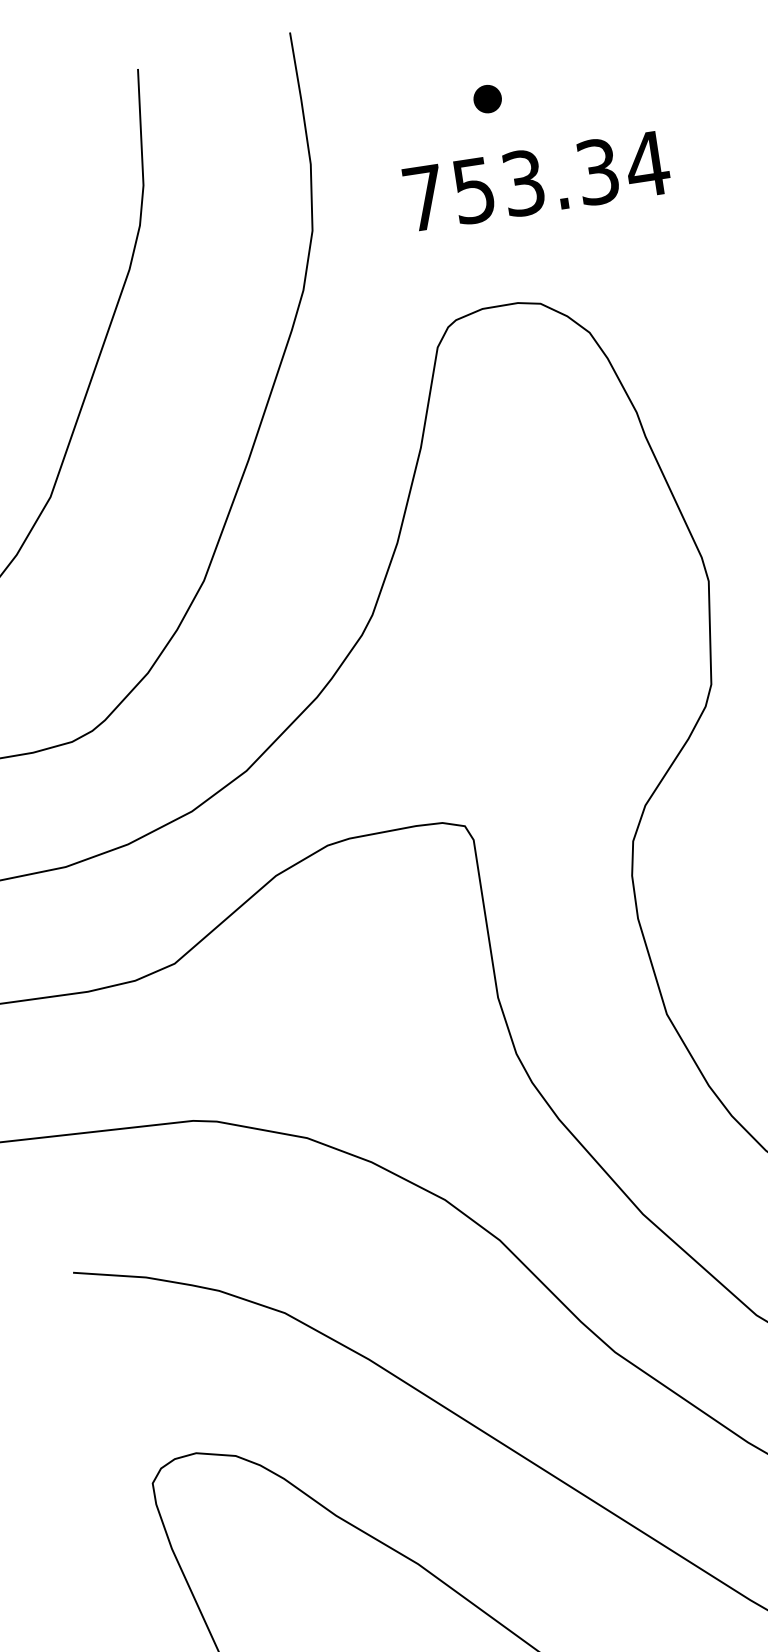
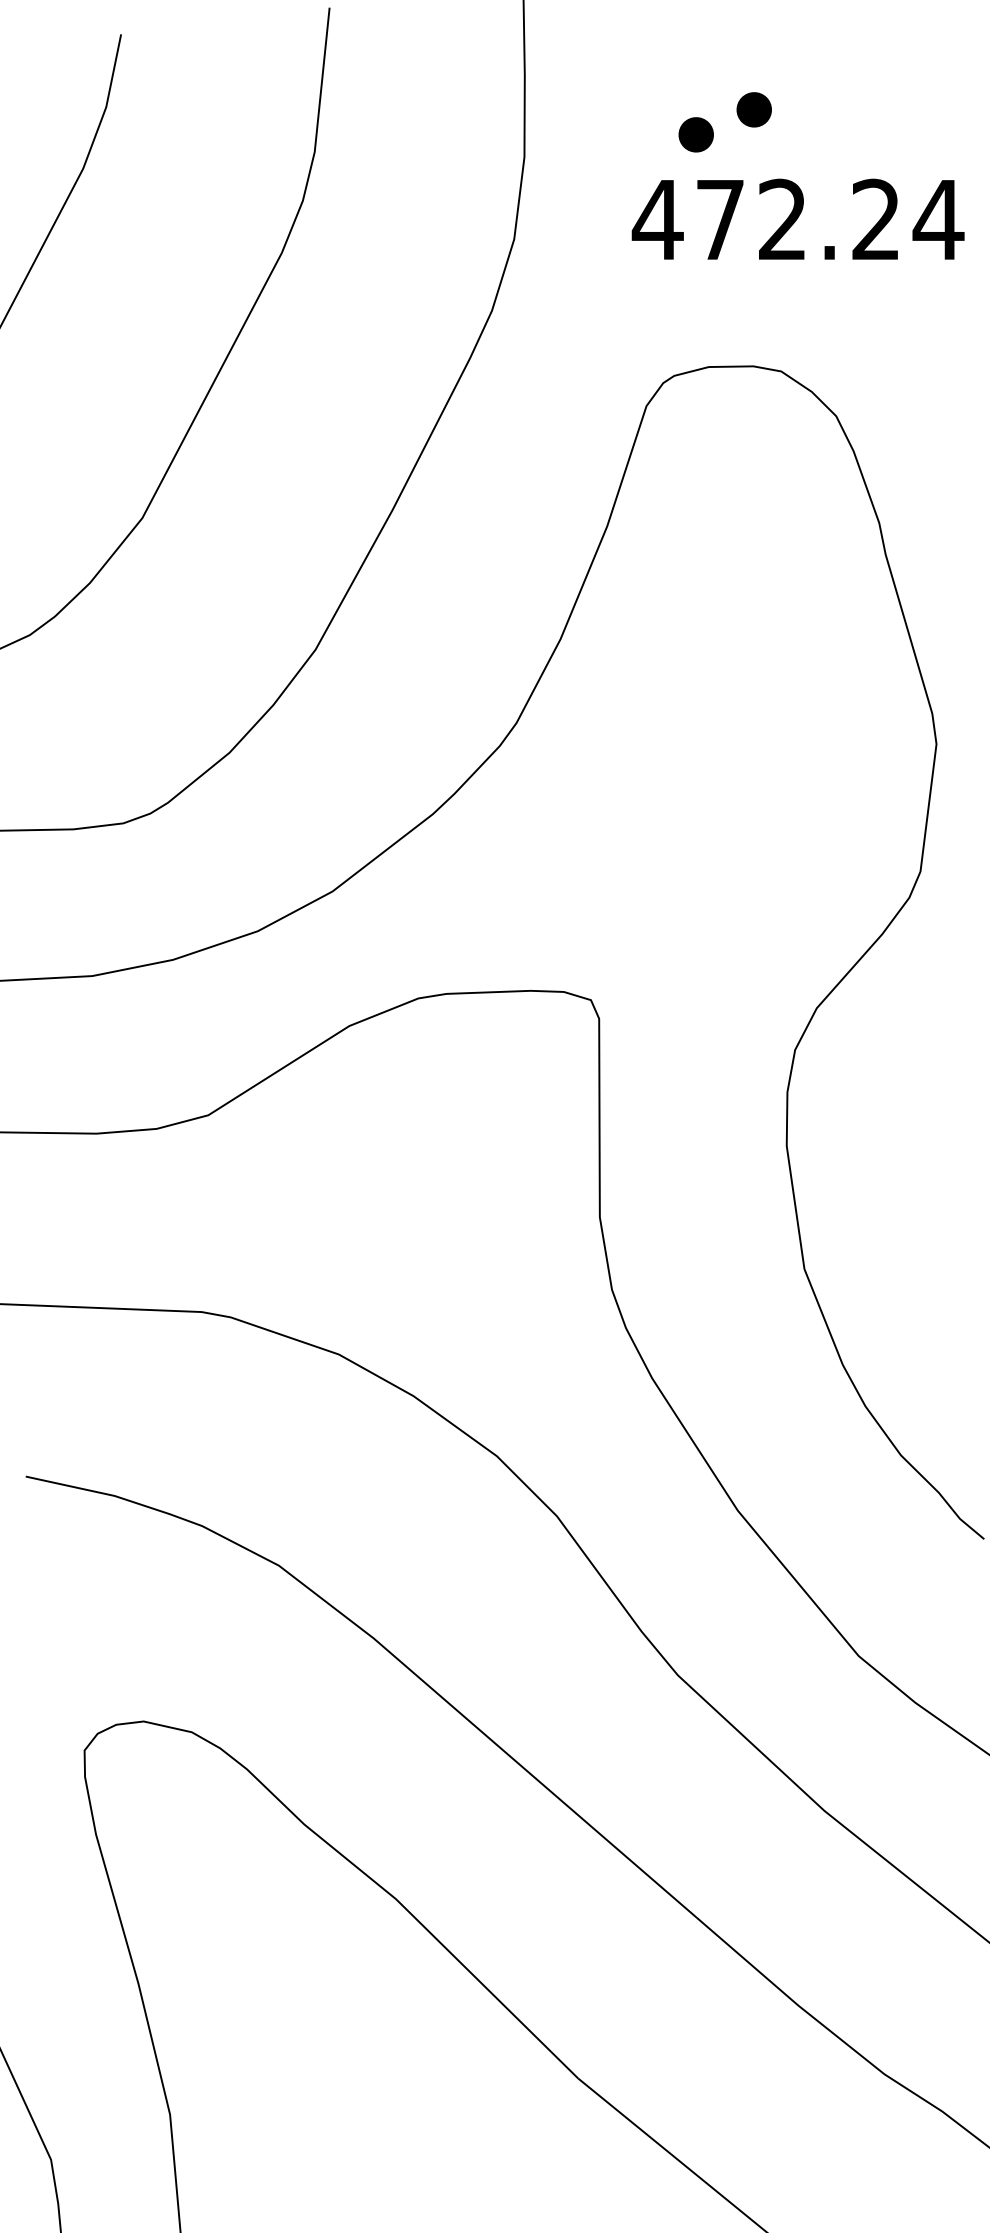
part: (443, 125) -> (695, 134), added
text: (509, 184) -> (765, 219), 753.34 -> 472.24

